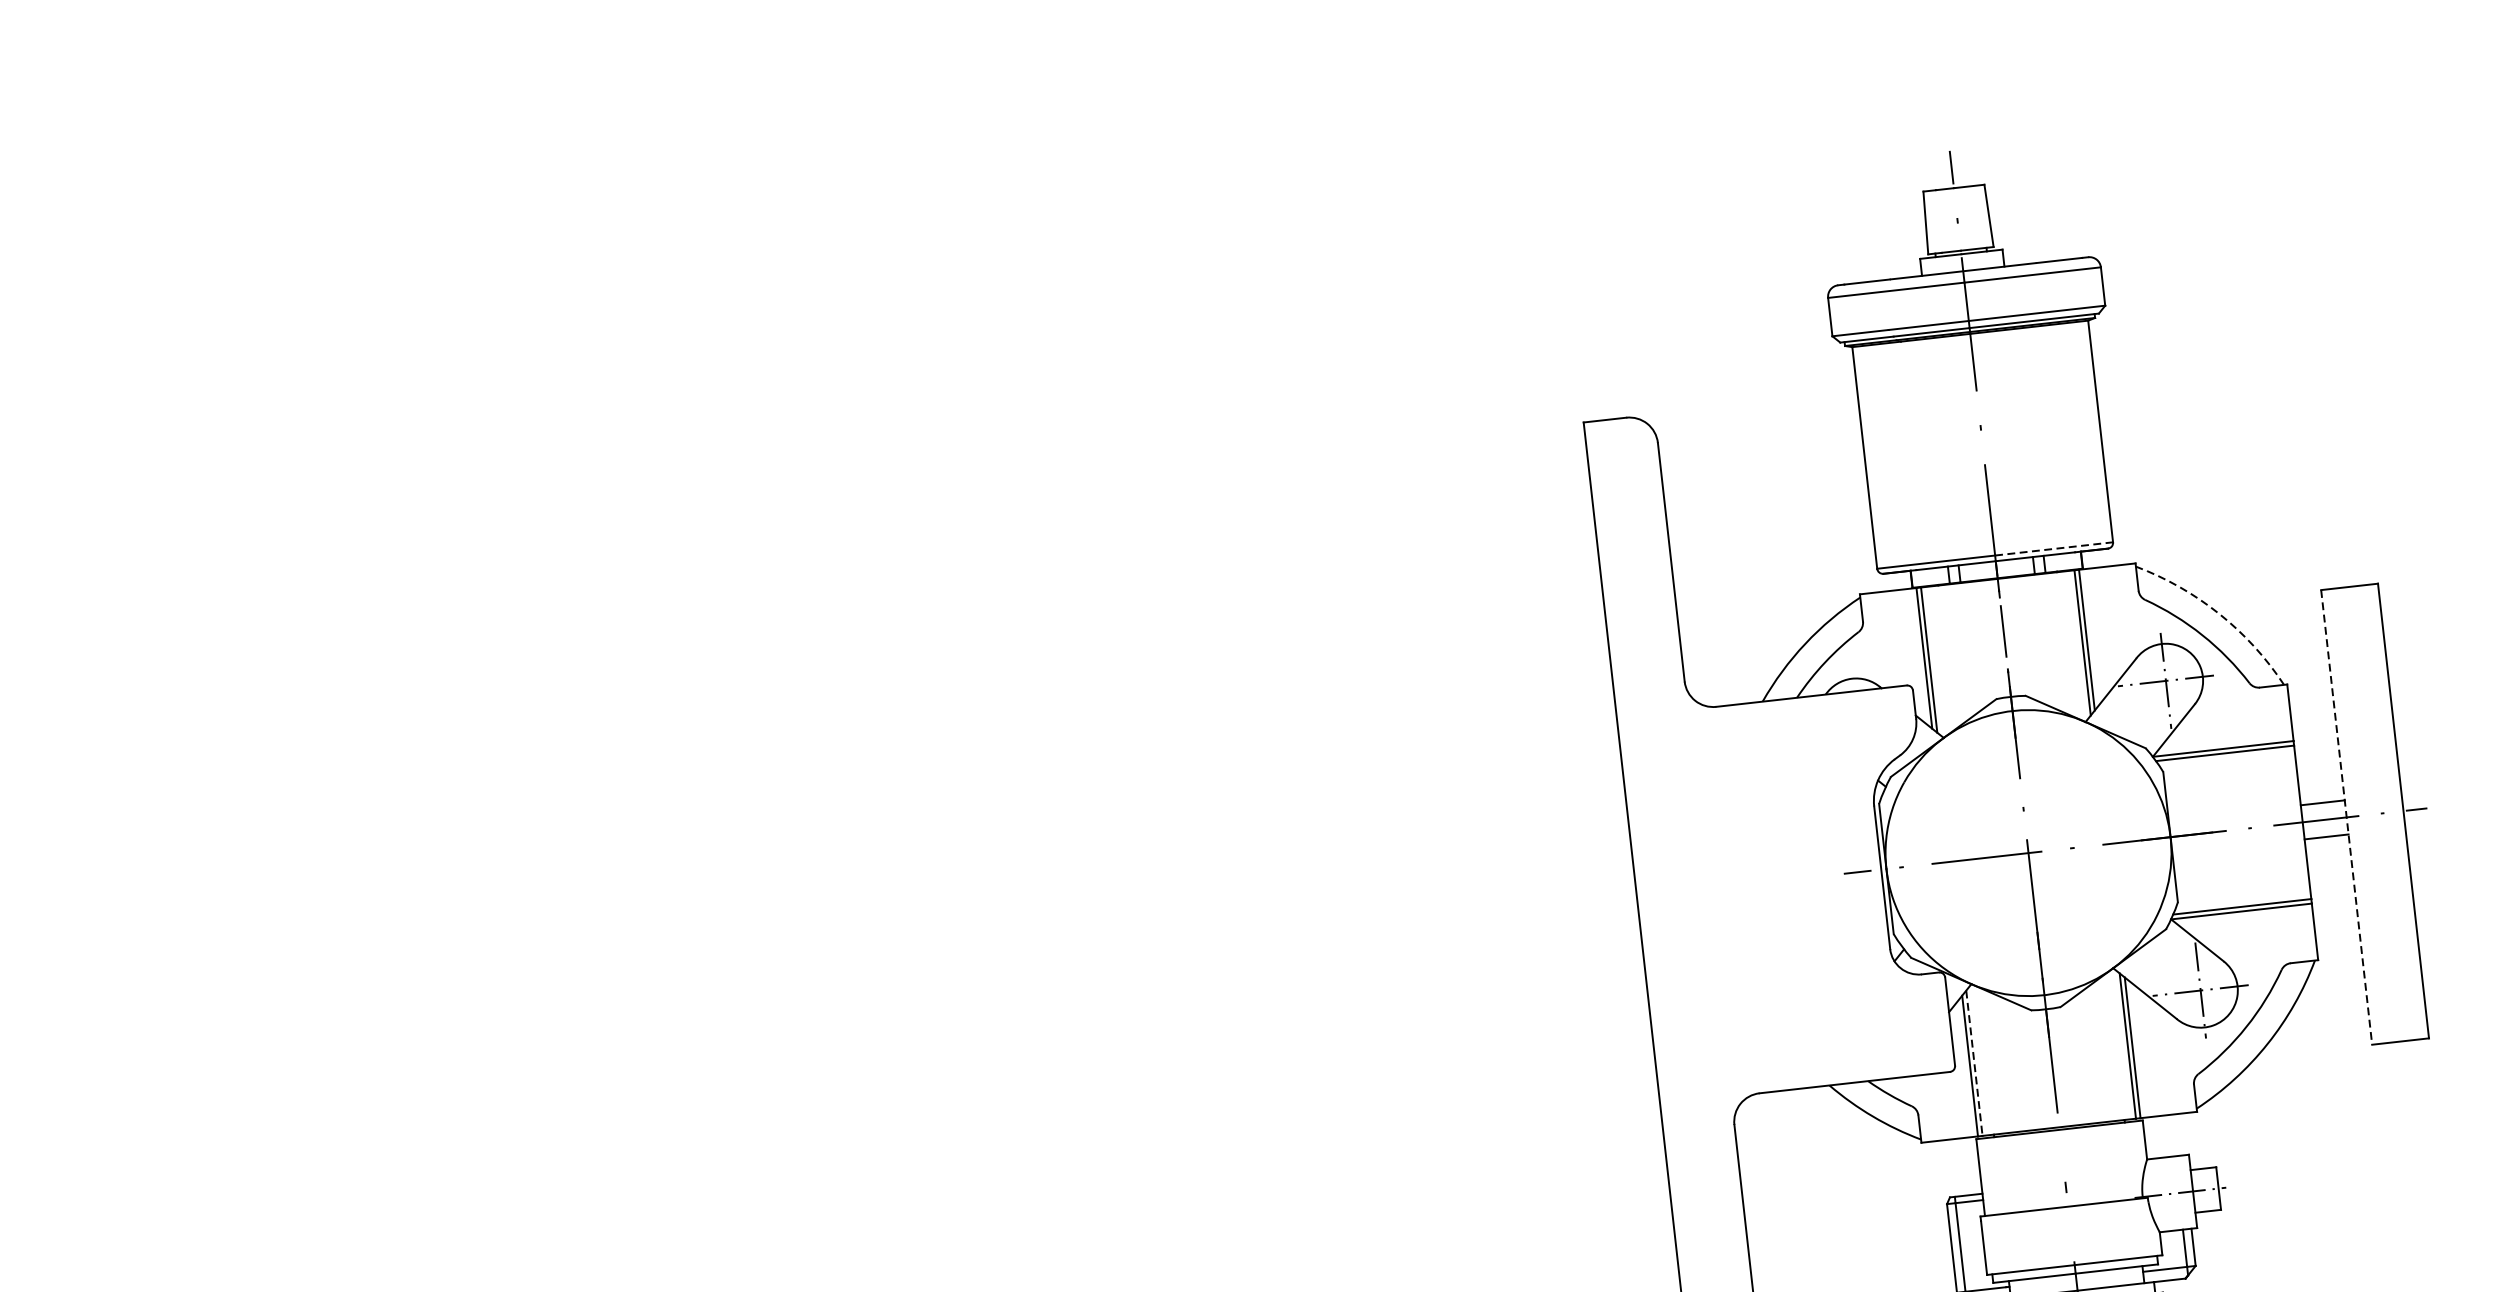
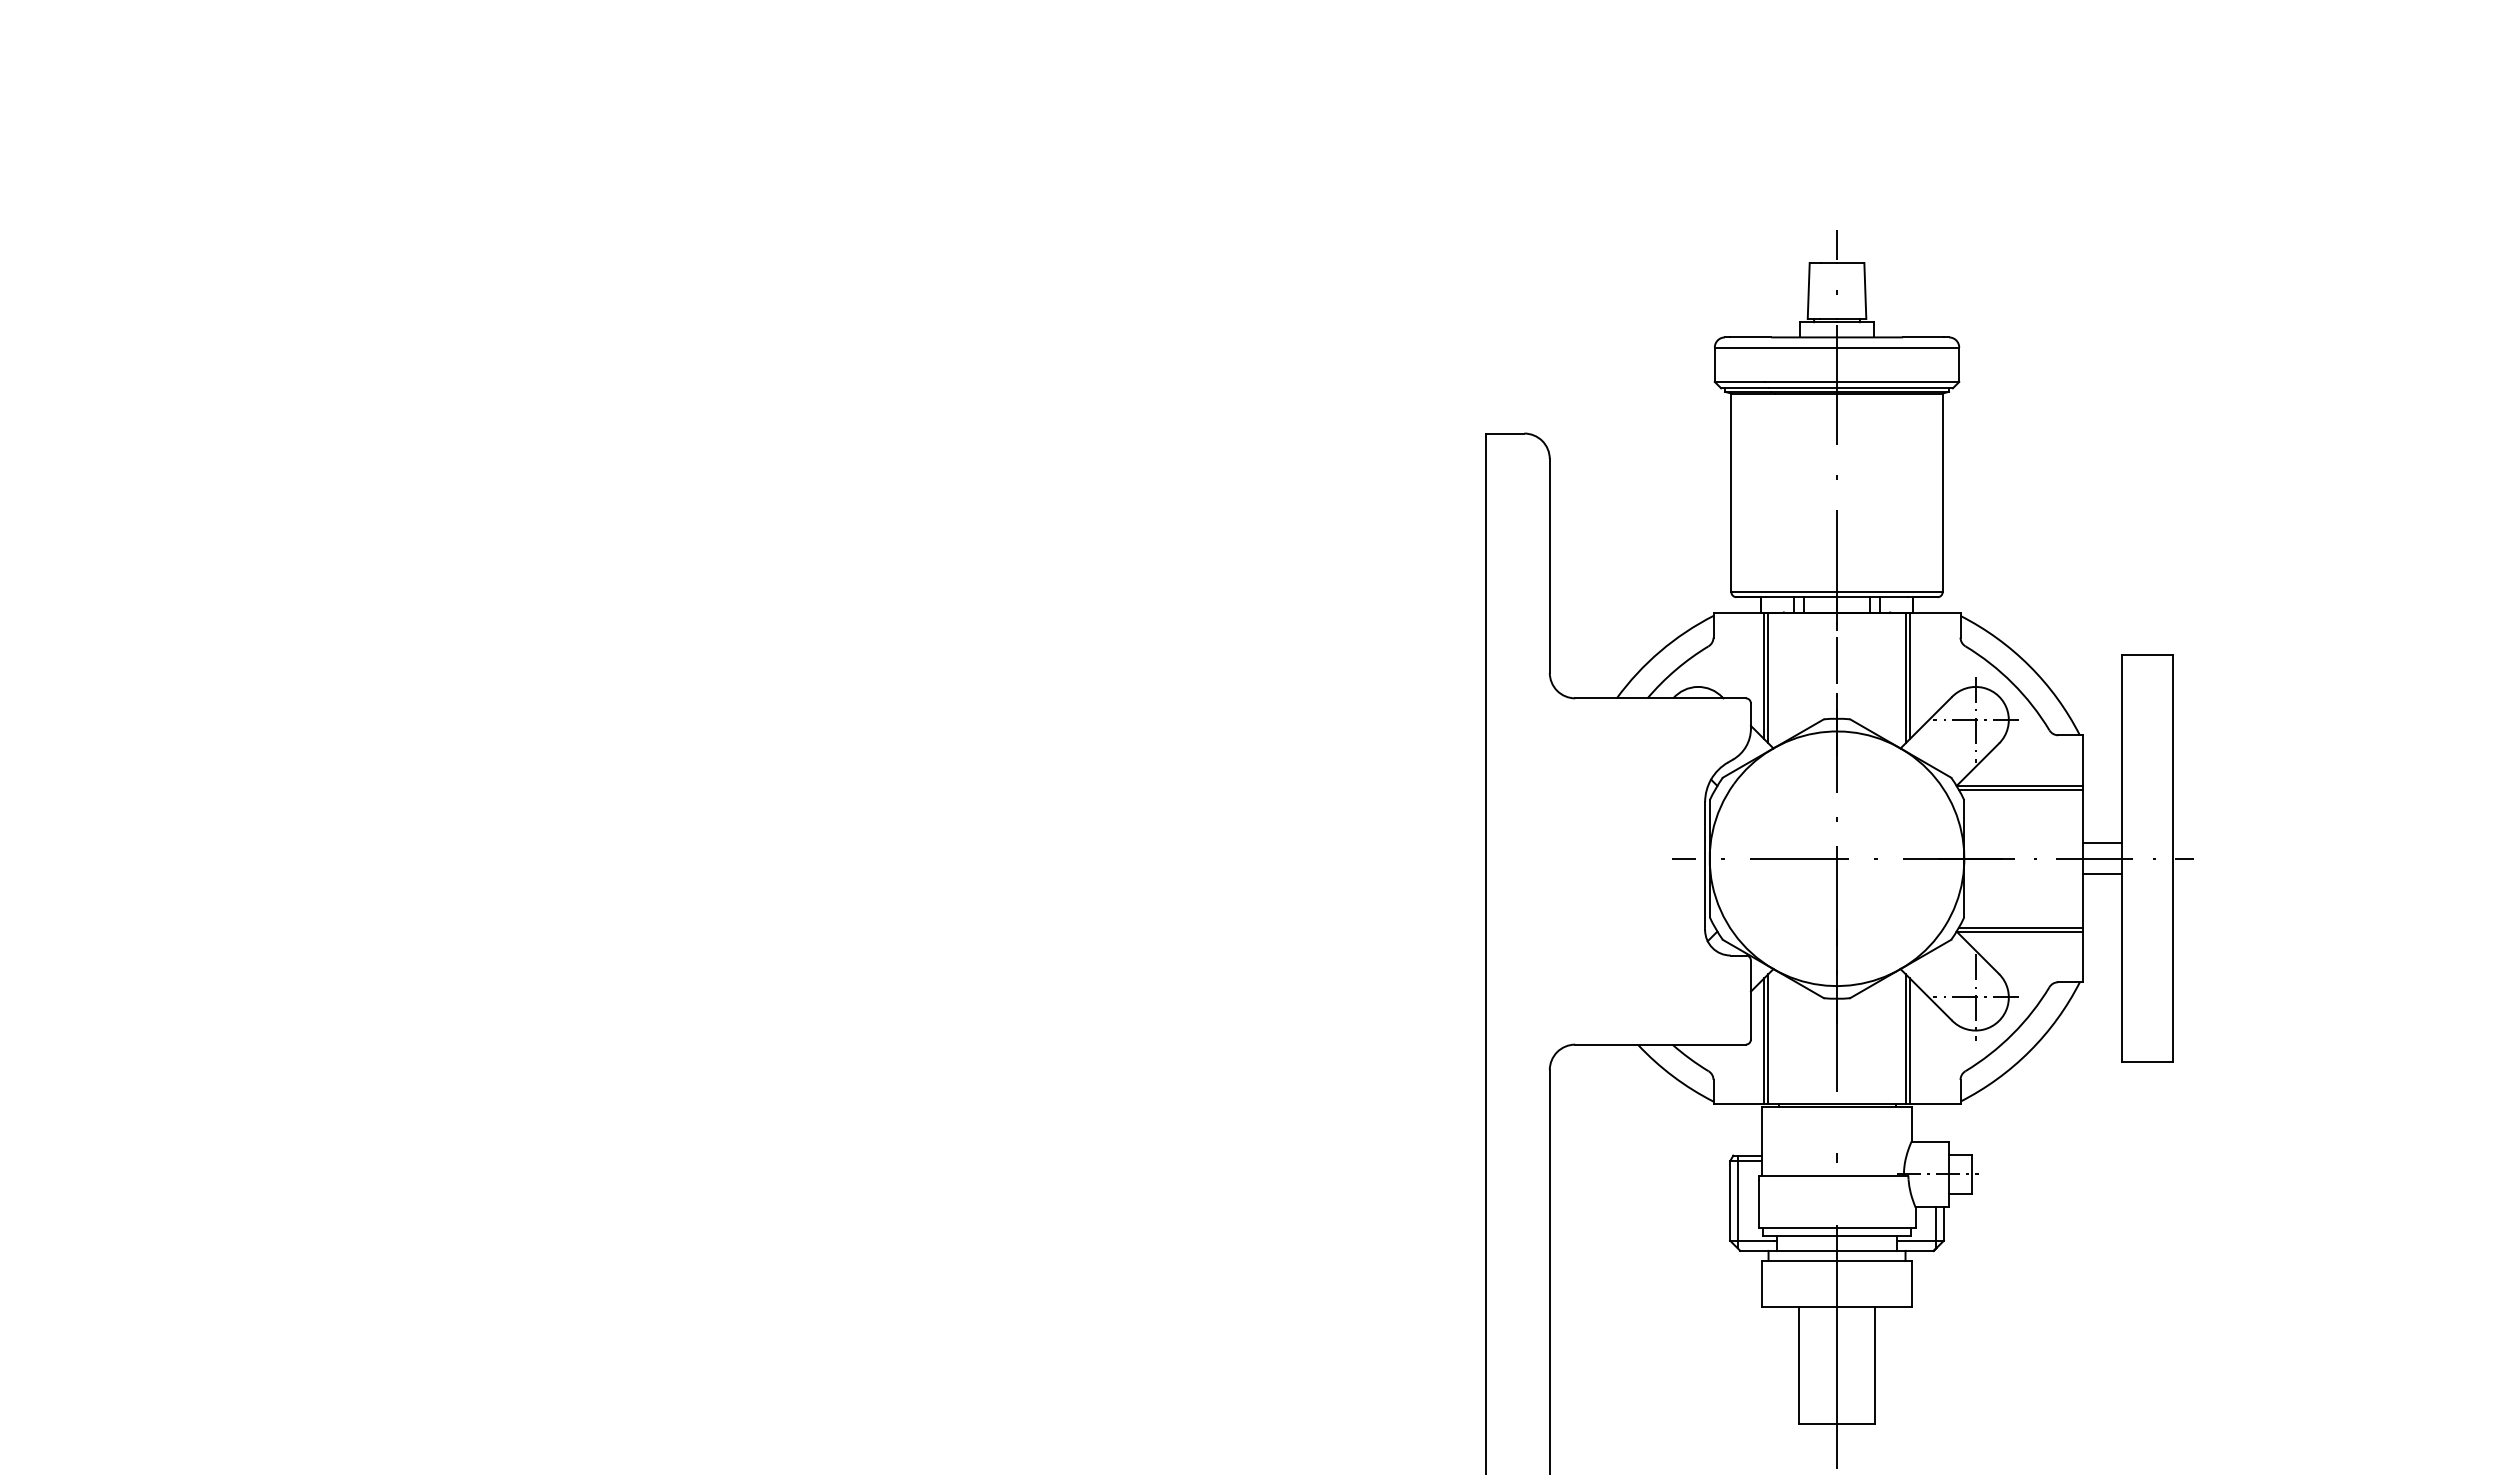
line: (2053, 549) -> (1889, 592), dashed -> solid
arc: (2219, 614) -> (2029, 666), dashed -> solid
line: (2347, 817) -> (2122, 858), dashed -> solid
line: (1974, 1063) -> (1768, 1039), dashed -> solid

